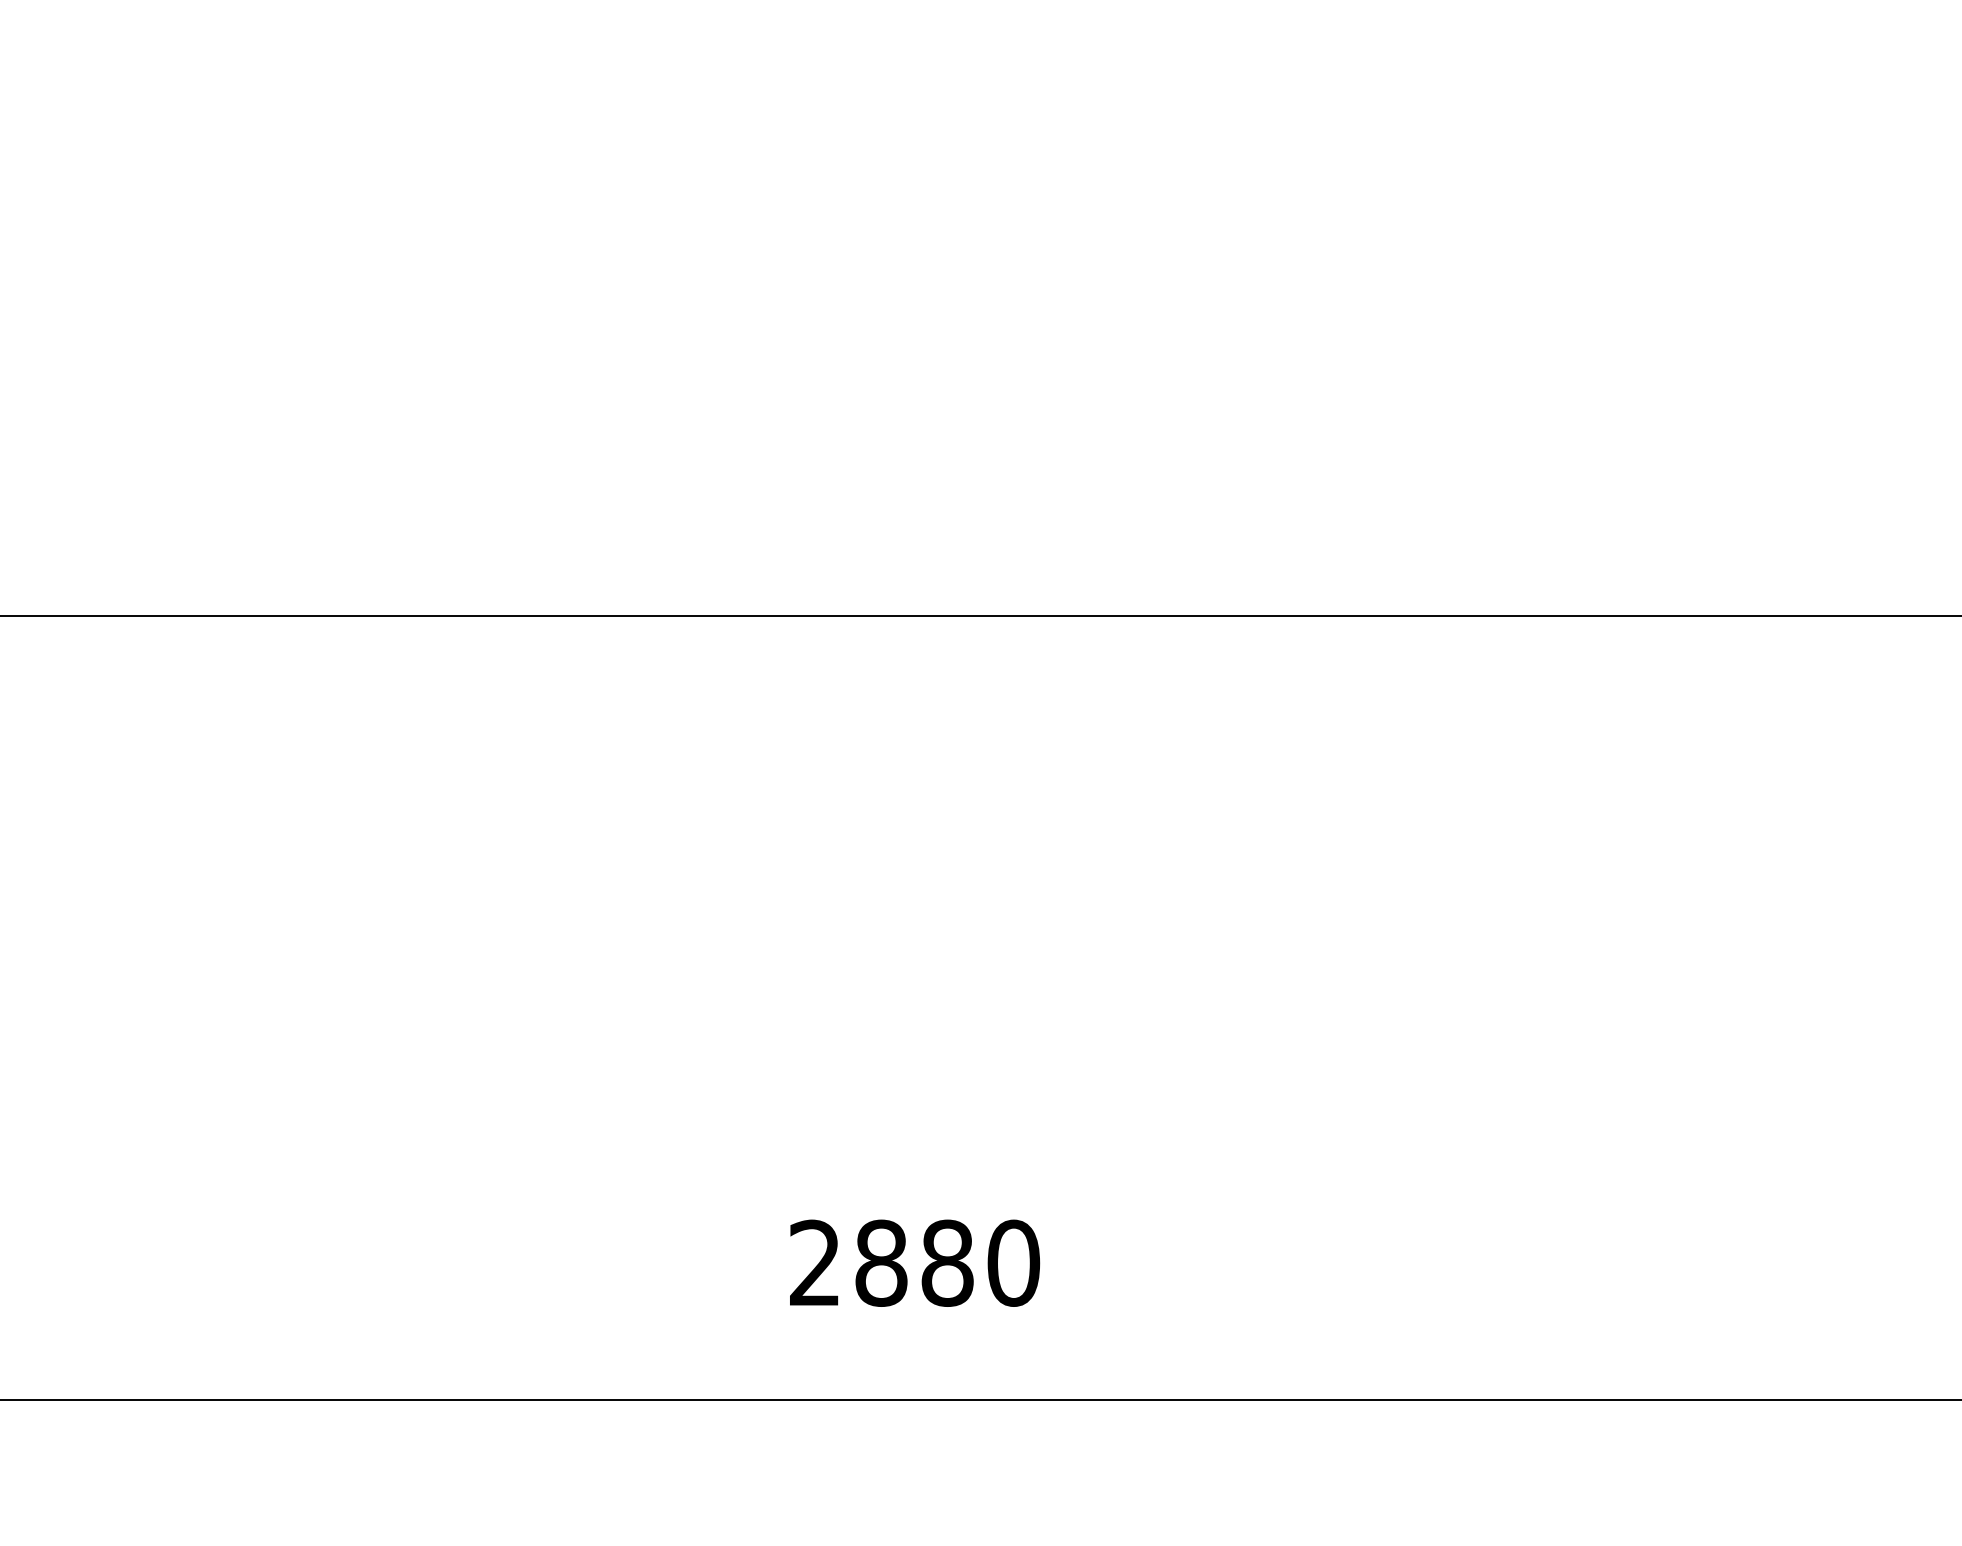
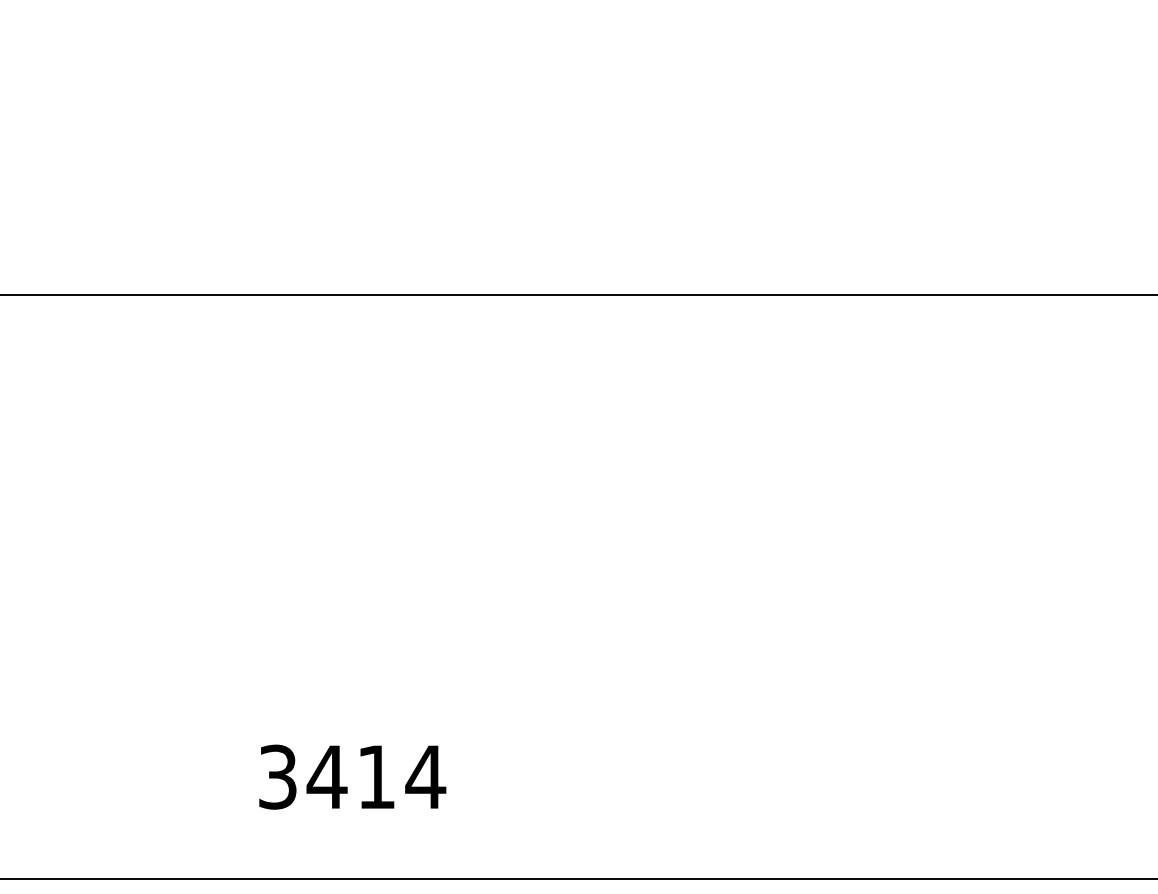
text: (915, 1262) -> (352, 776), 2880 -> 3414

